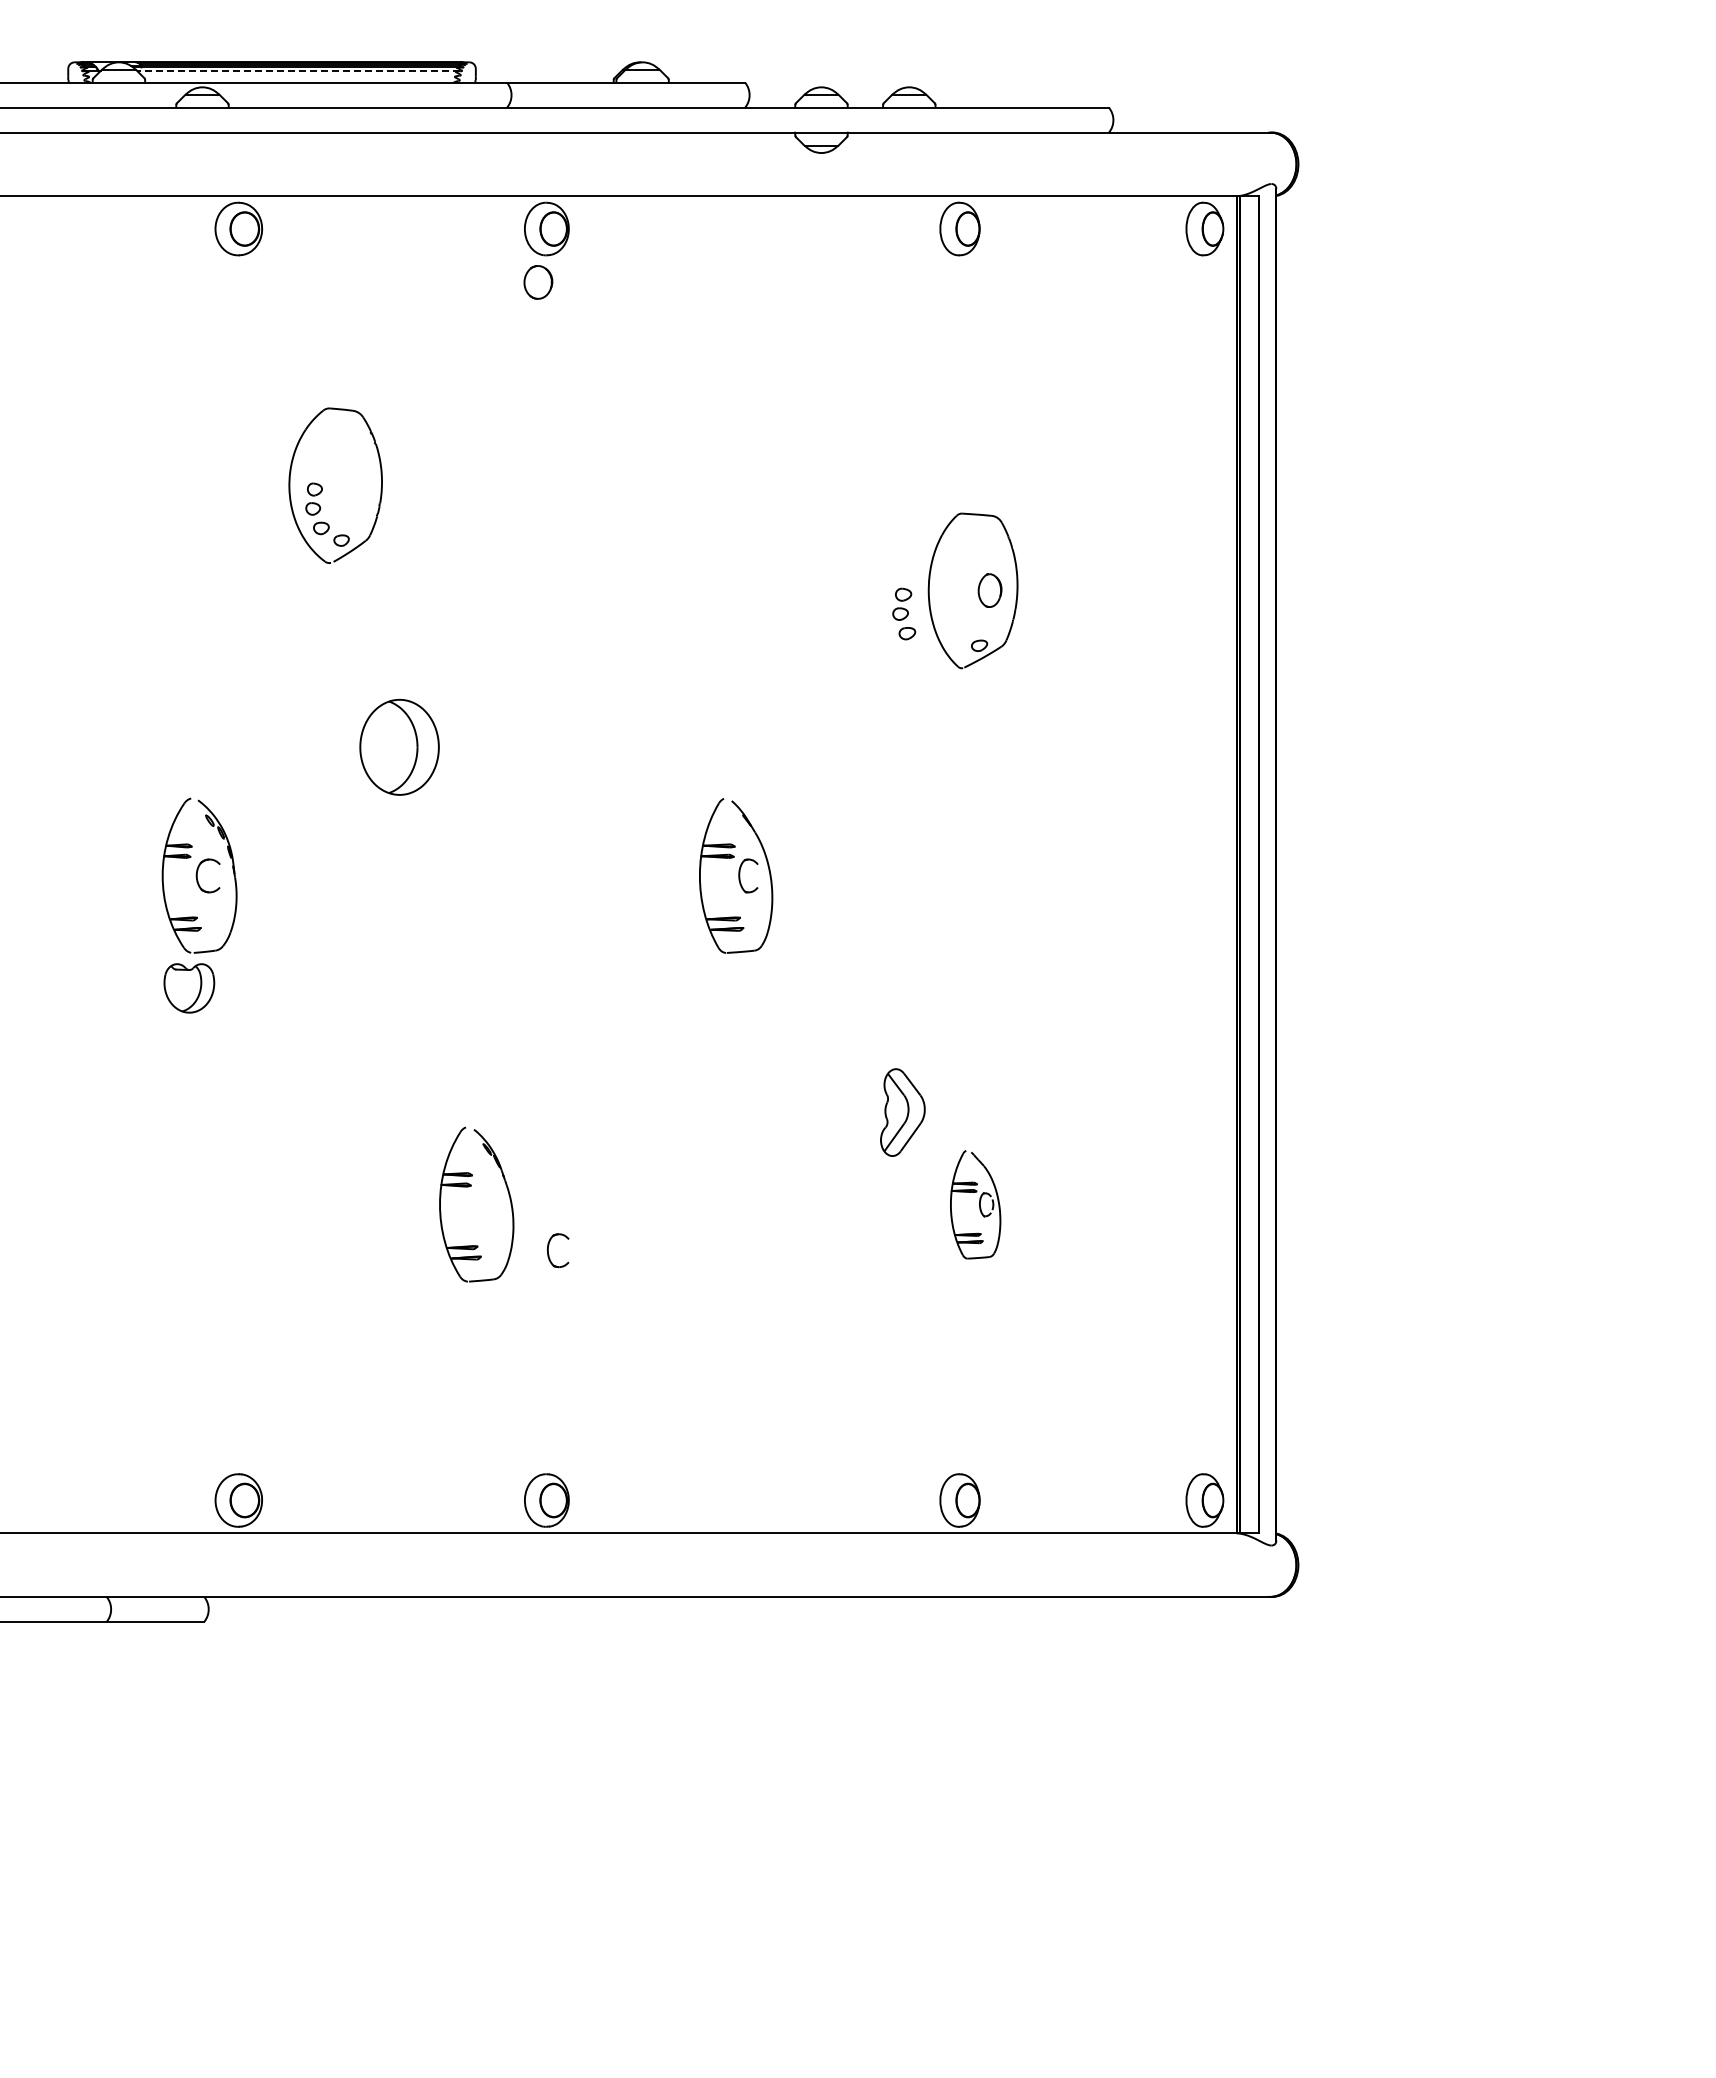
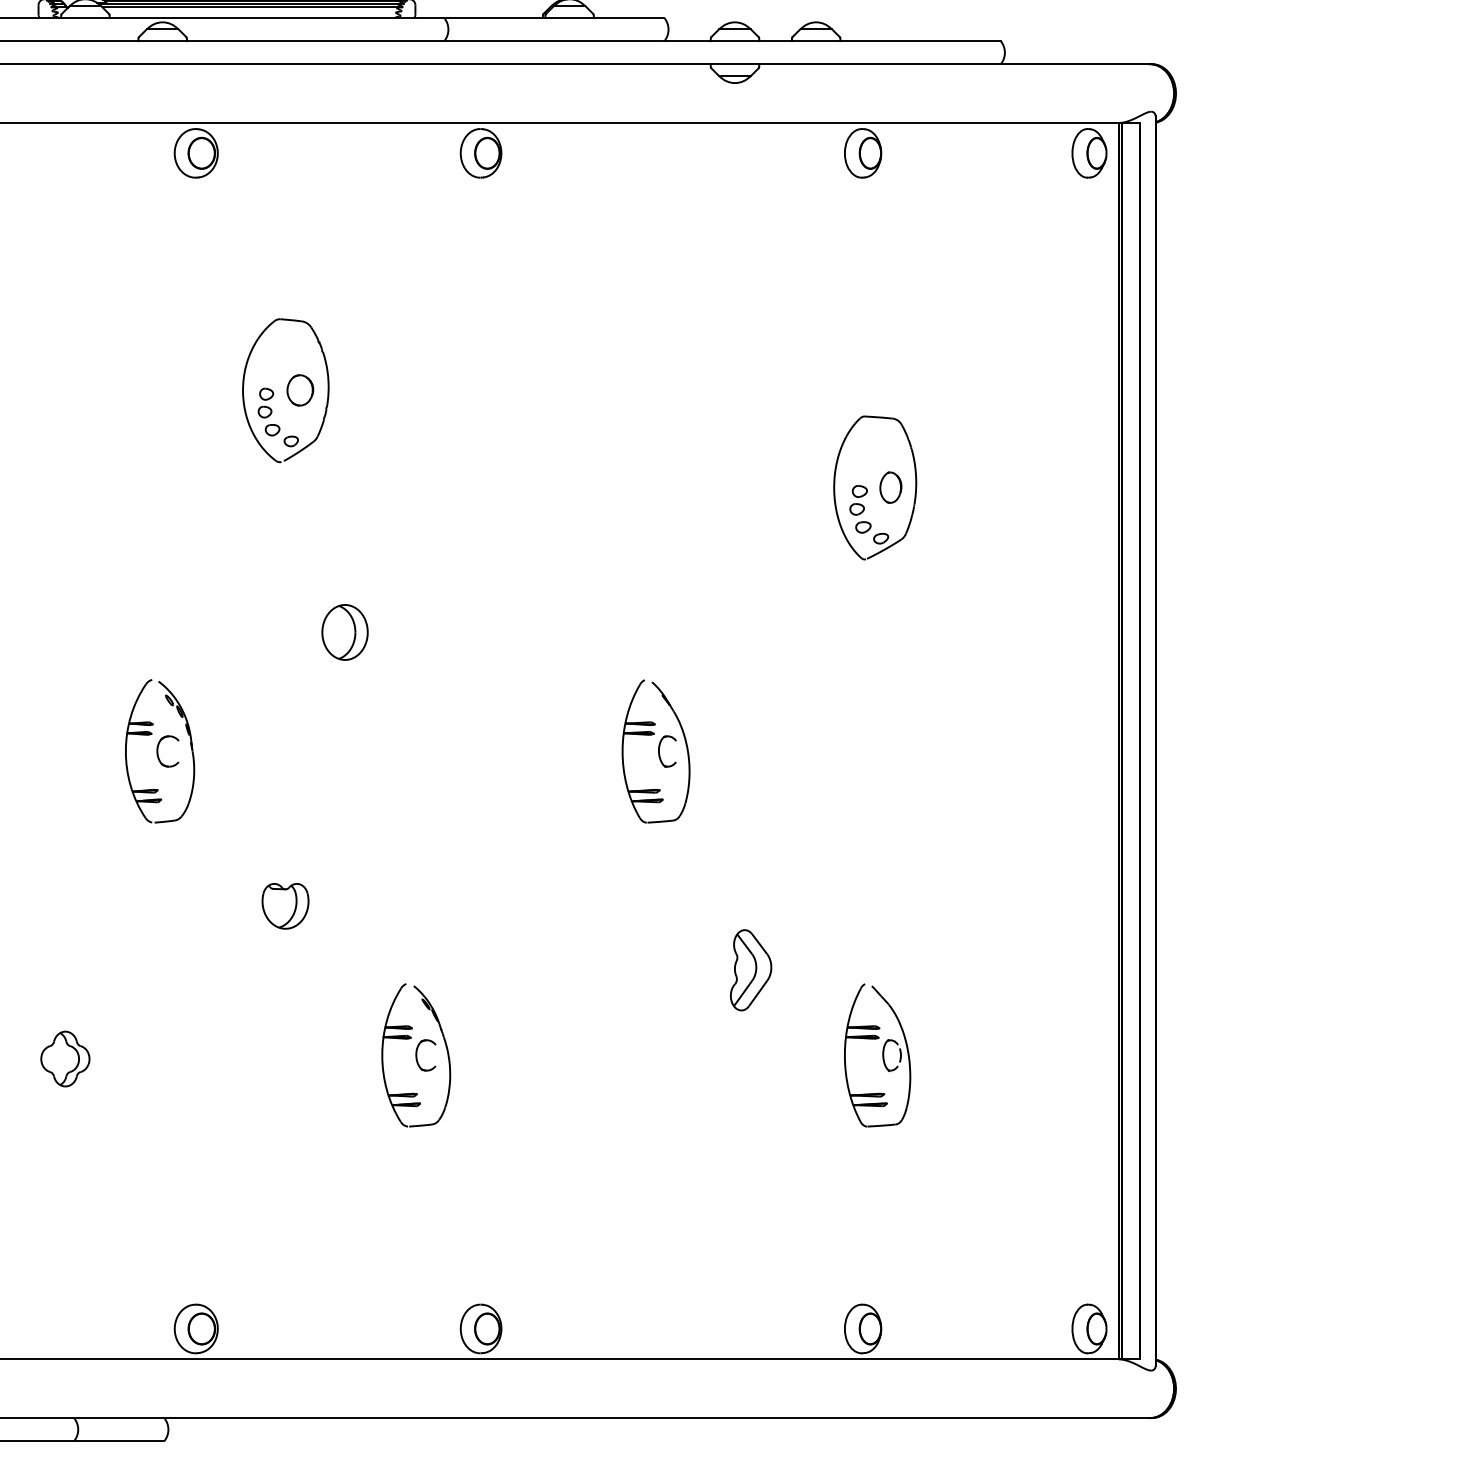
line: (298, 71) -> (251, 7), dashed -> solid
part: (538, 282) -> (300, 390), moved
part: (904, 613) -> (860, 508), moved
part: (399, 746) -> (344, 631), size x0.62
part: (189, 988) -> (285, 906), moved
part: (902, 1112) -> (750, 970), moved
part: (975, 1204) -> (877, 1055), size x1.43
part: (97, 1208) -> (65, 1058), added
part: (549, 1254) -> (417, 1058), moved

